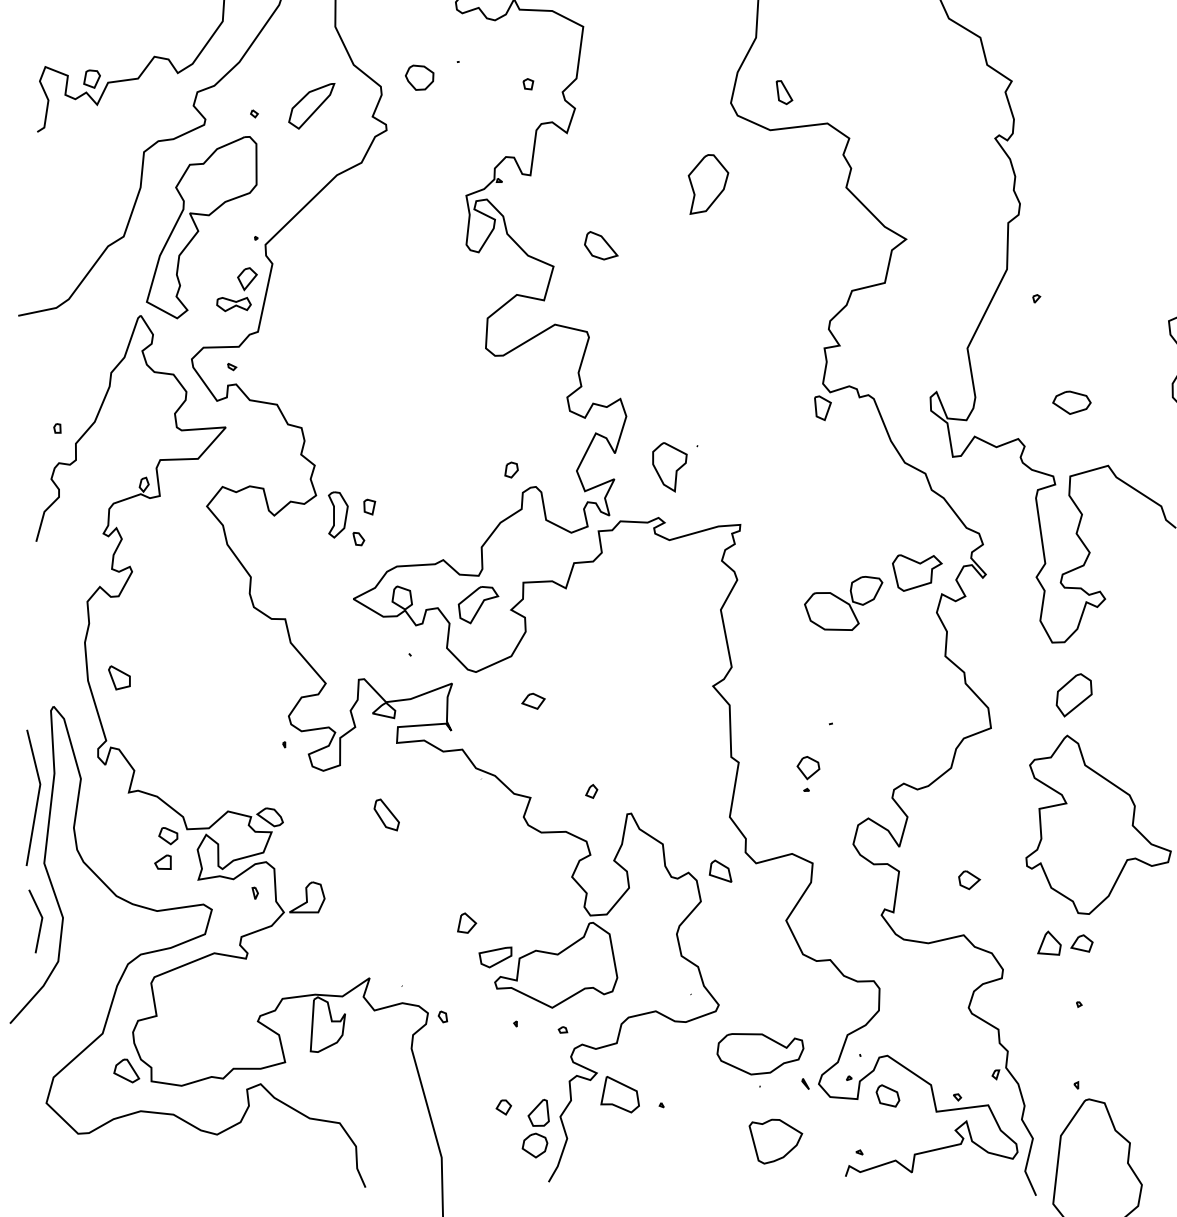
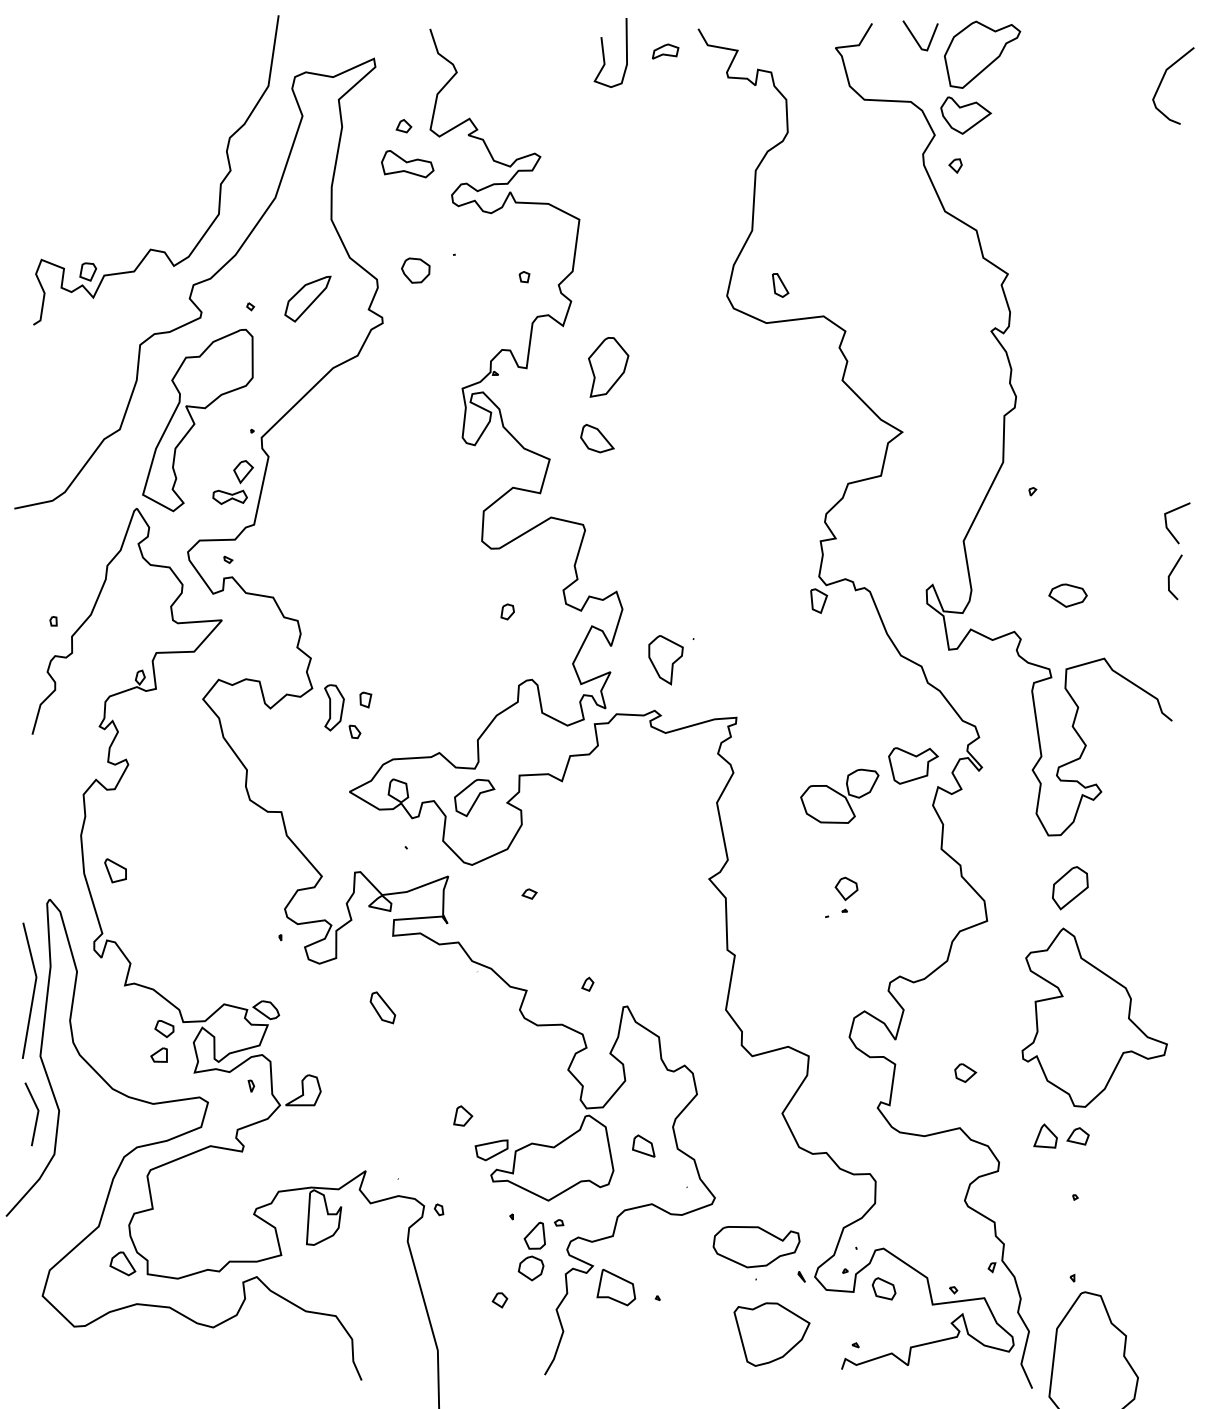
part: (708, 184) -> (608, 367), moved
part: (511, 469) -> (507, 611), moved
part: (533, 700) -> (529, 893), size x0.62
part: (808, 773) -> (846, 894), moved
part: (720, 870) -> (643, 1145), moved
part: (535, 1128) -> (531, 1251), moved
part: (775, 1141) -> (771, 1334), size x1.43

